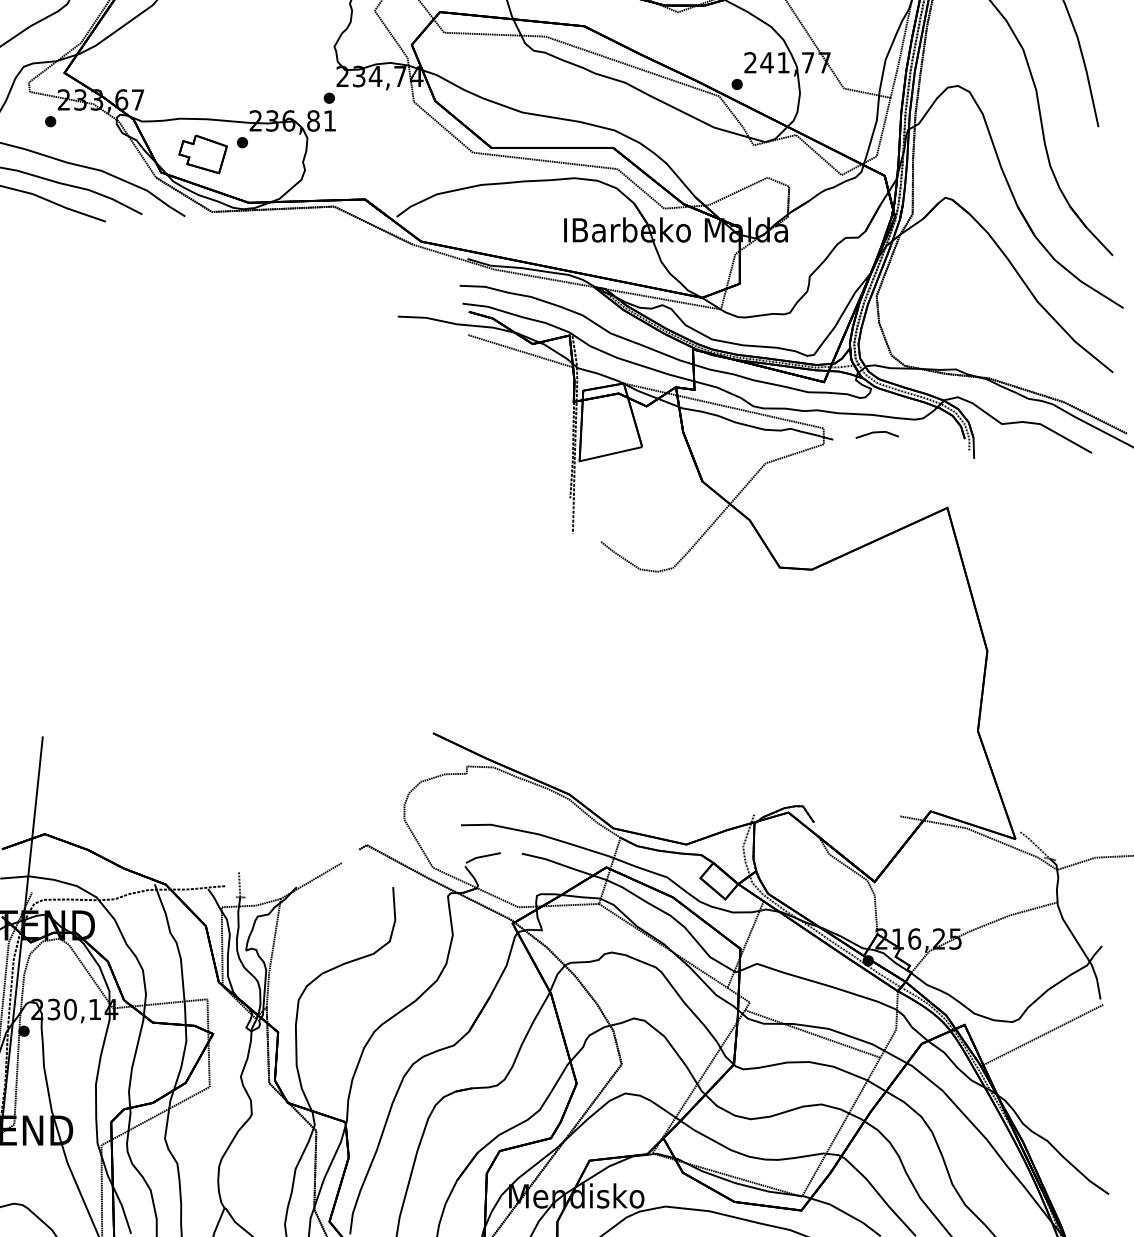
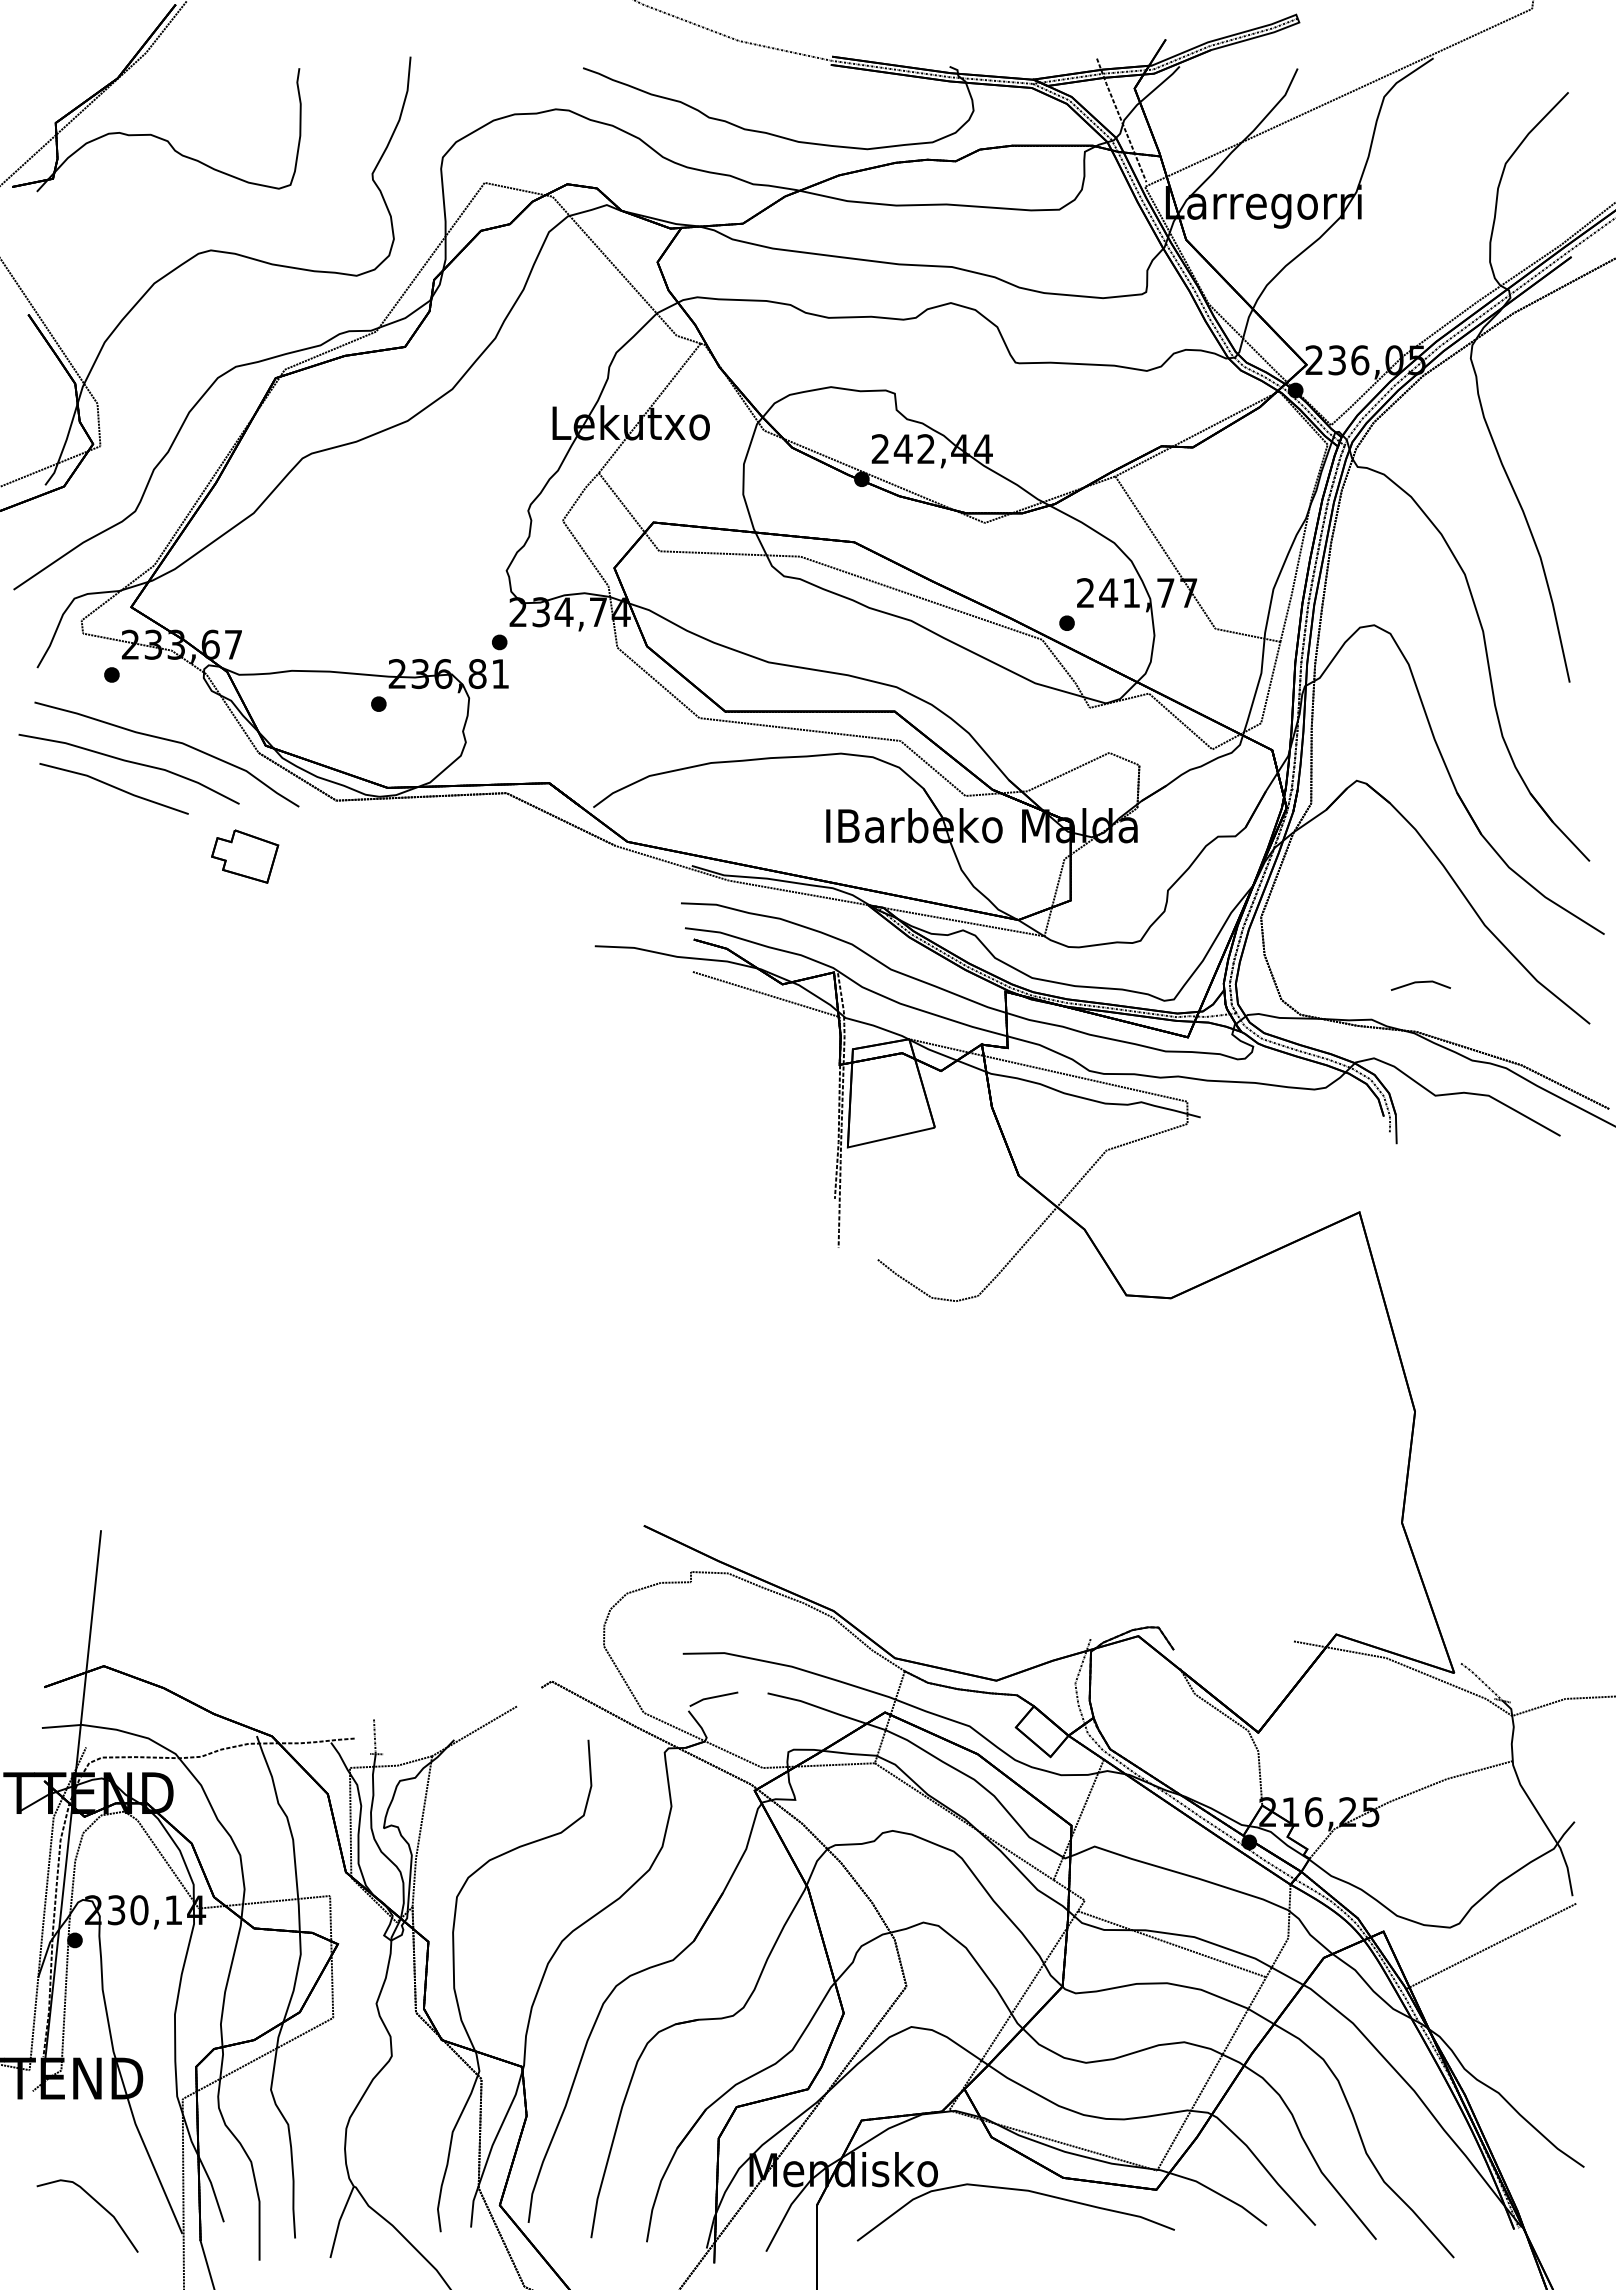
part: (203, 154) -> (245, 856), moved
line: (876, 433) -> (1419, 983), moved

